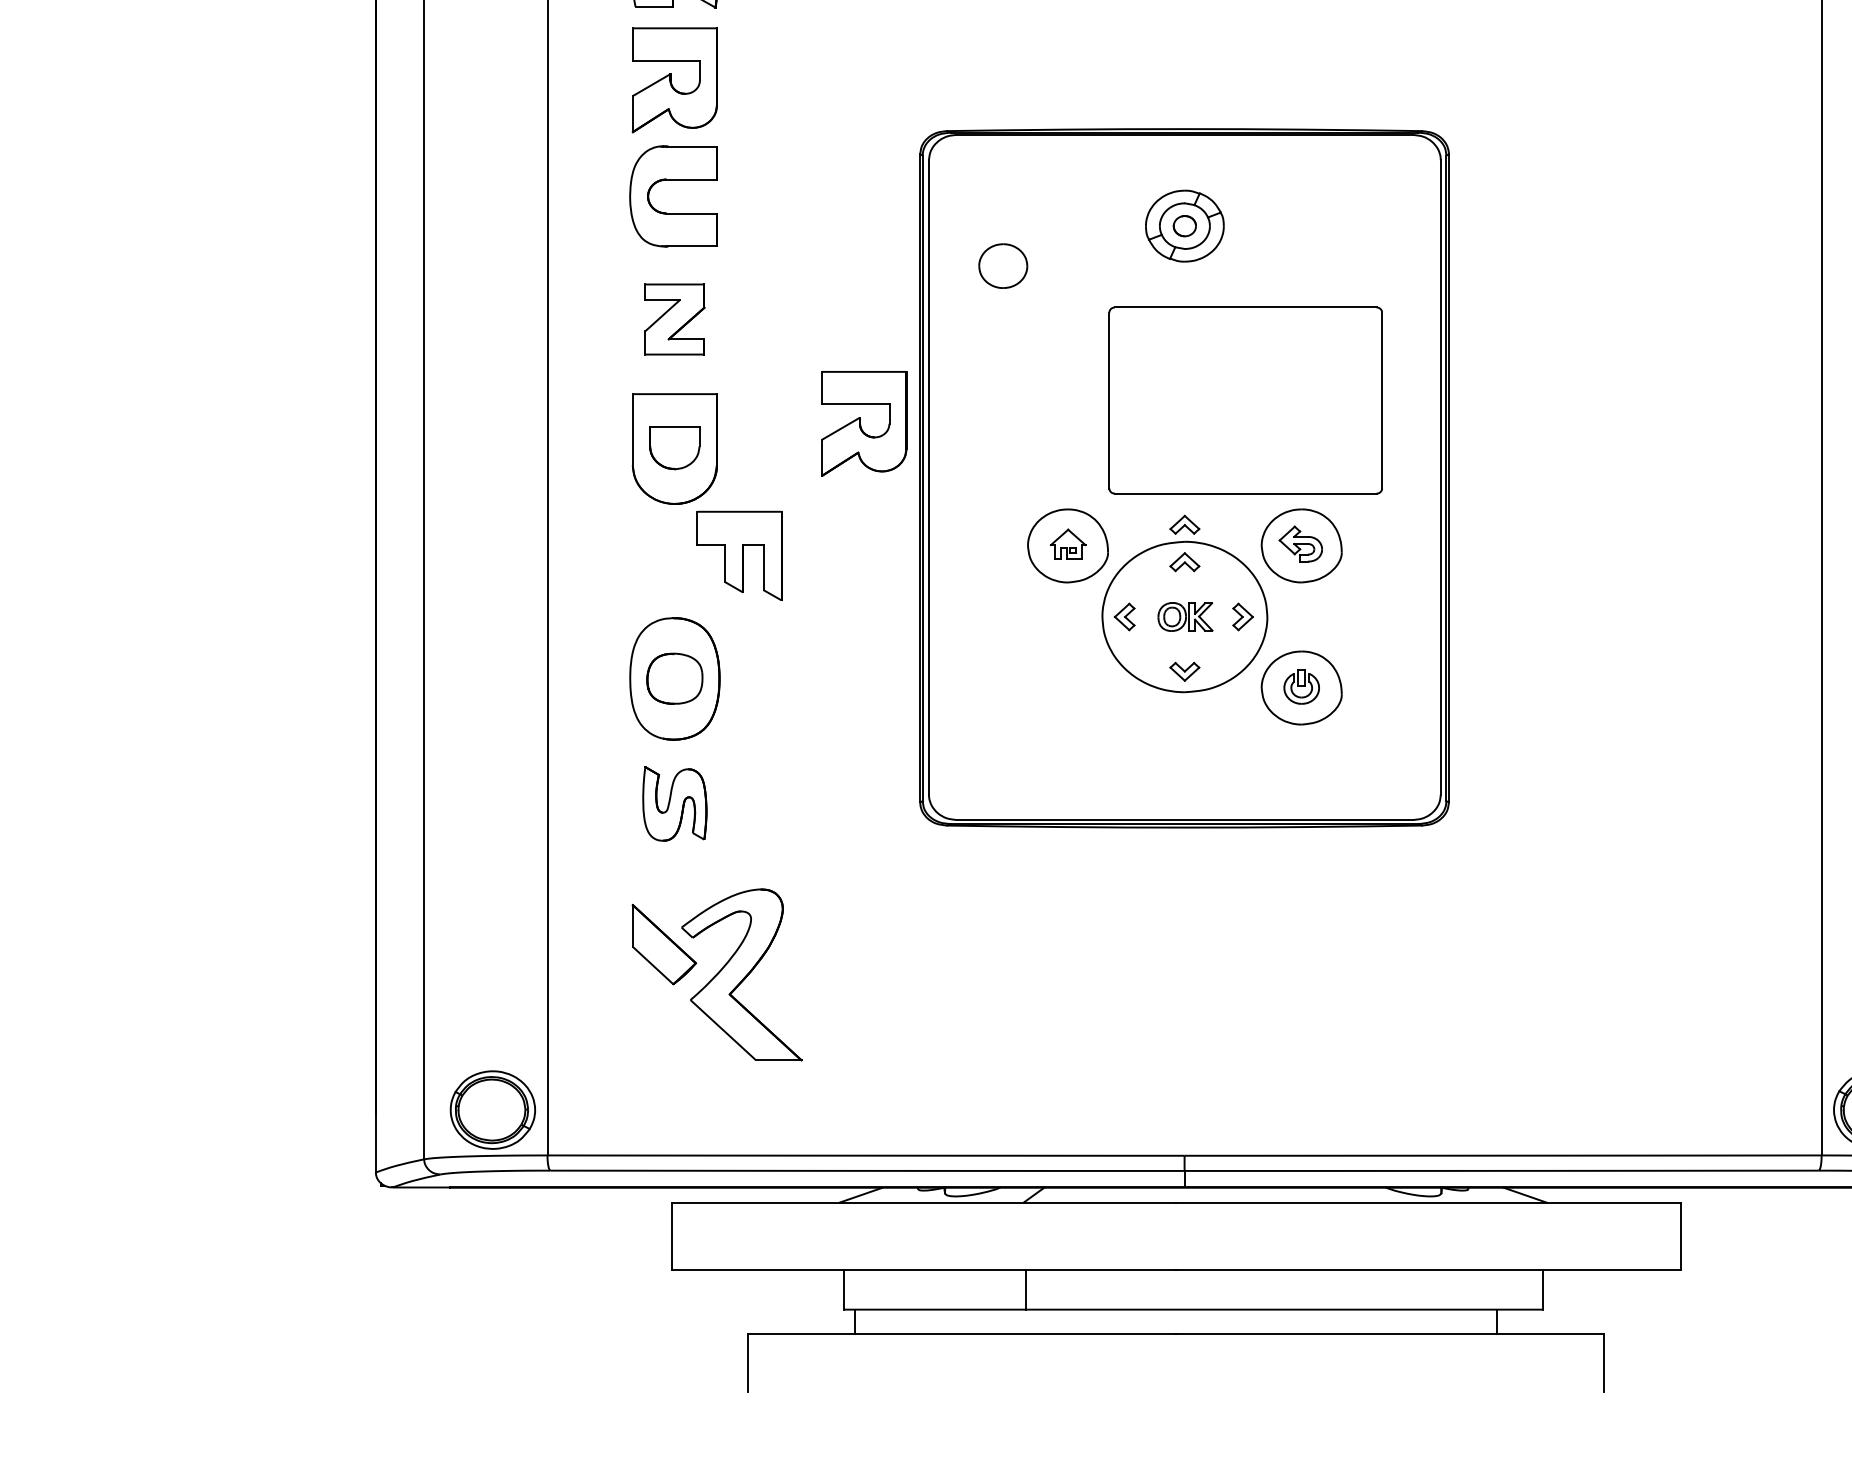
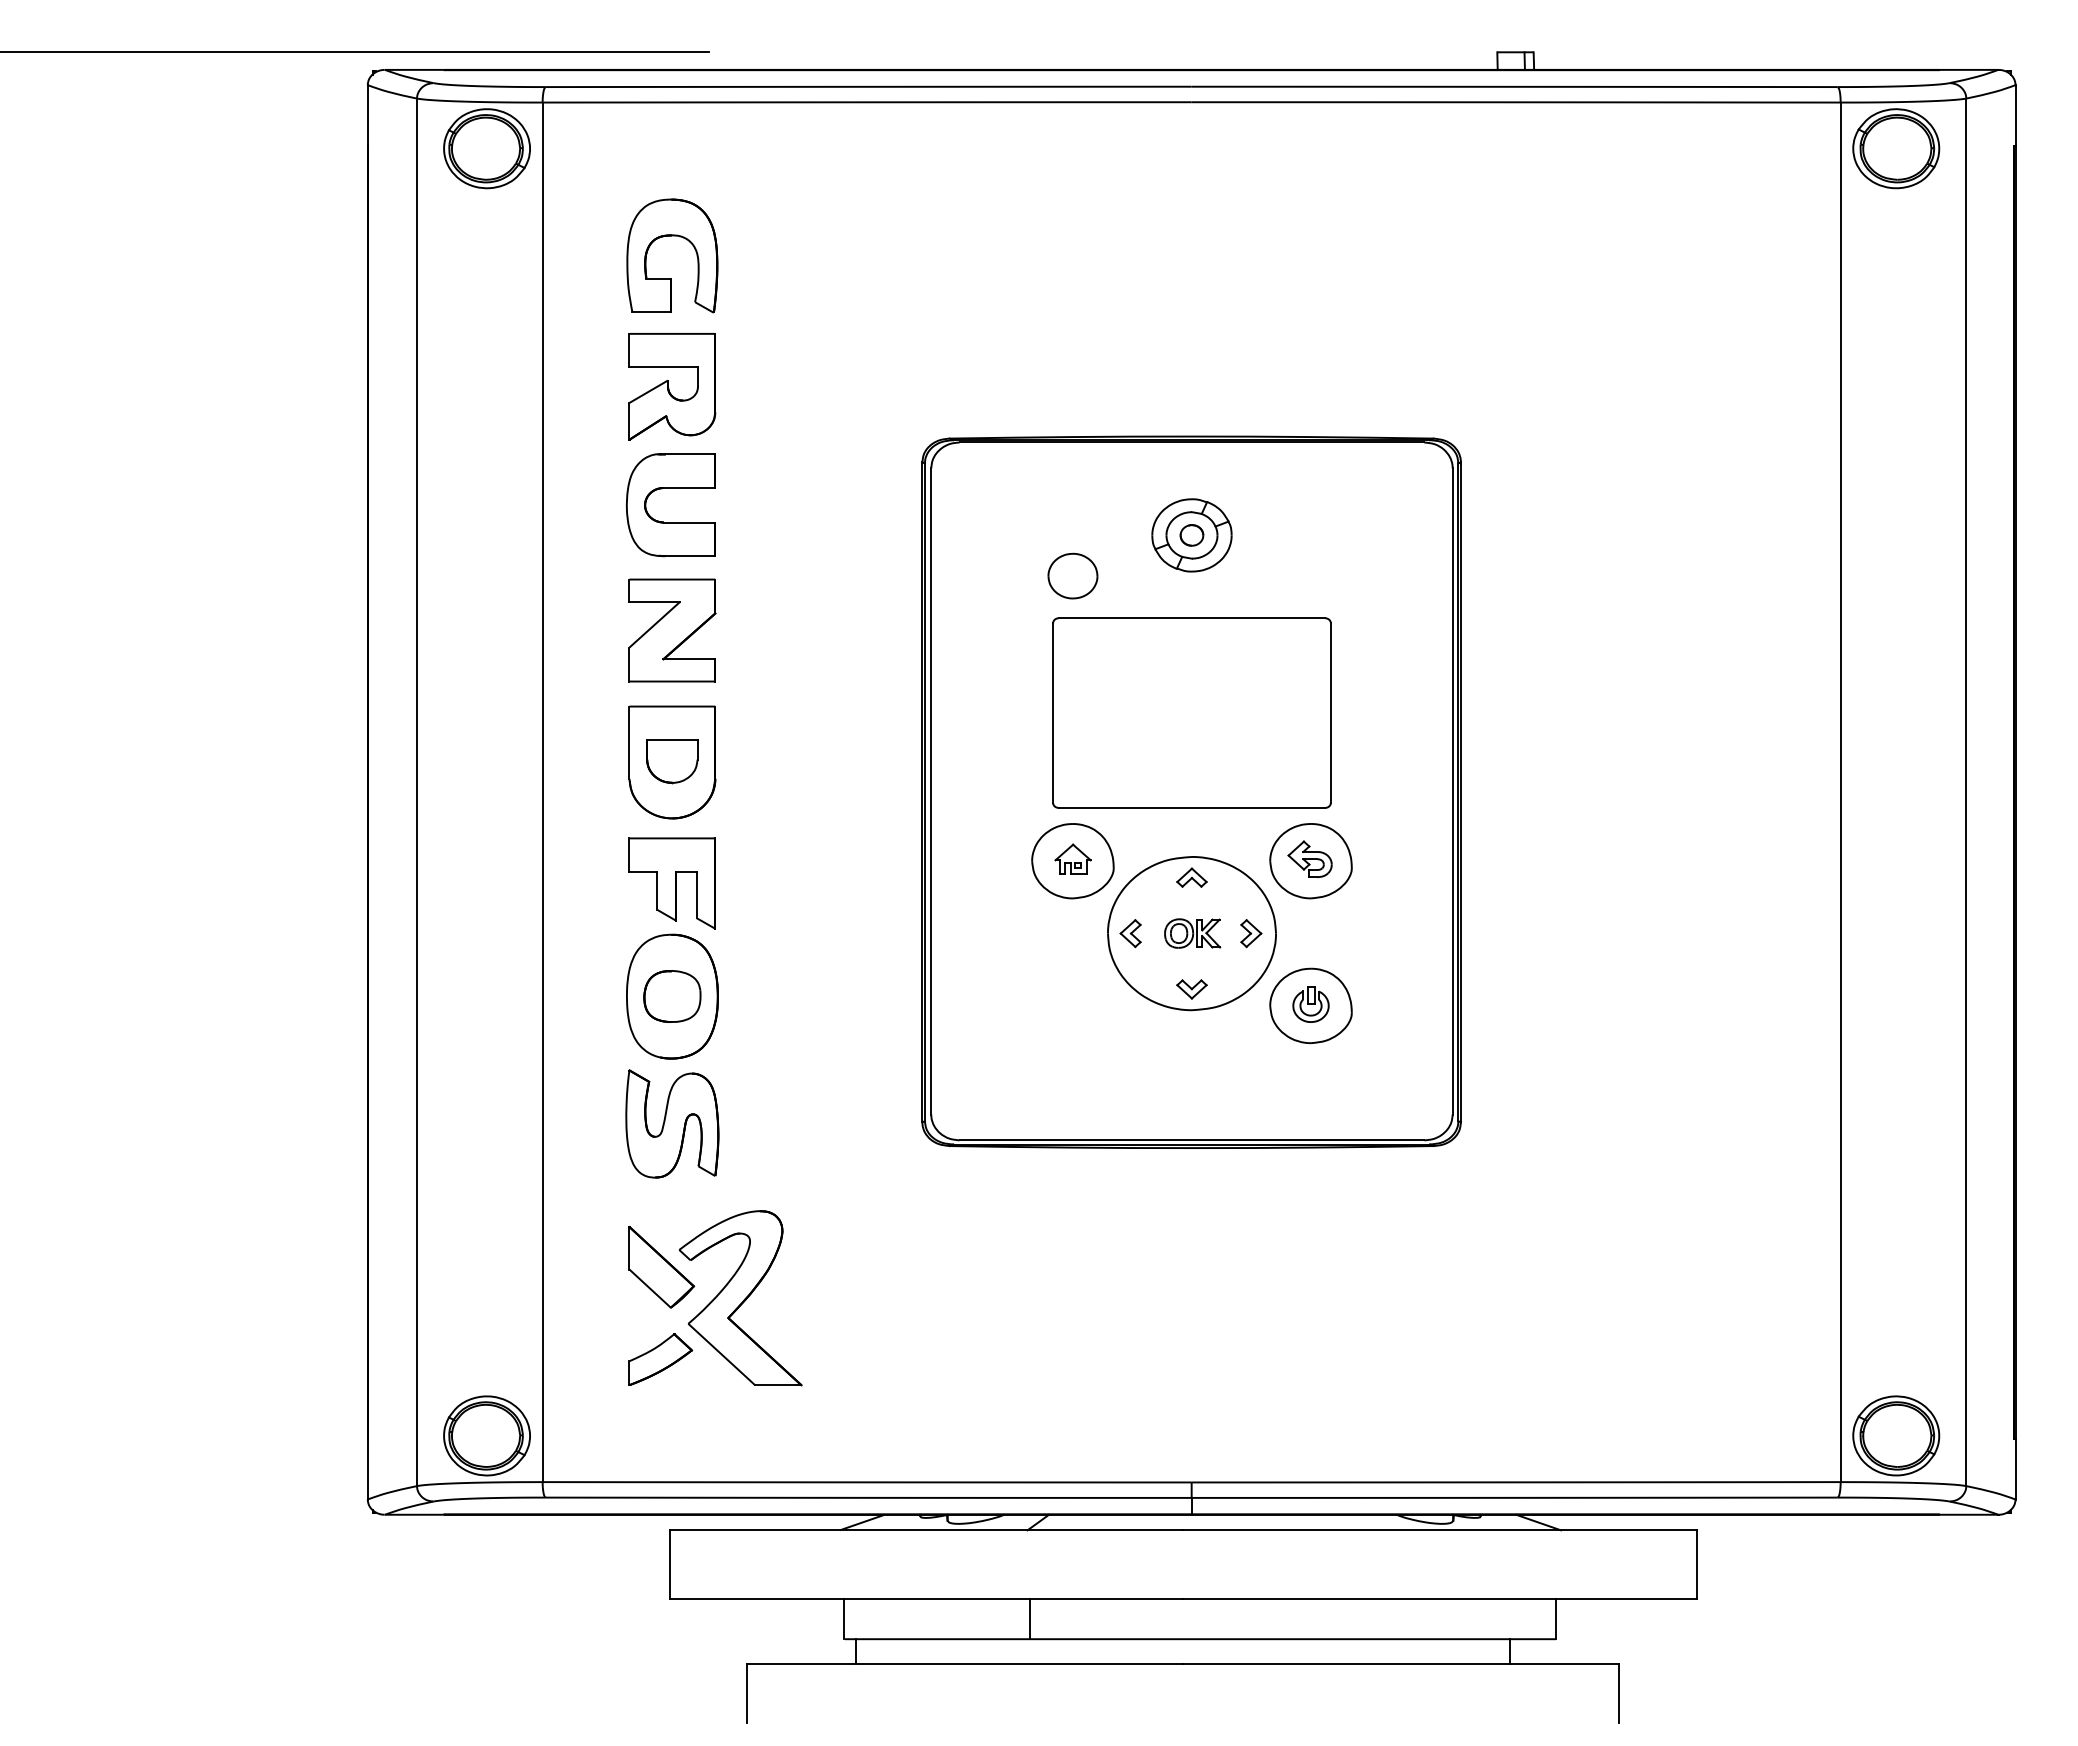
part: (1002, 265) -> (1072, 575), moved
part: (674, 319) -> (672, 630), size x1.43
part: (1245, 399) -> (1191, 712), moved
part: (864, 423) -> (865, 736), removed
part: (1184, 524) -> (1191, 839), removed
part: (738, 556) -> (671, 883), moved
part: (674, 803) -> (672, 1123), size x1.43
part: (663, 1035) -> (660, 1359), added

